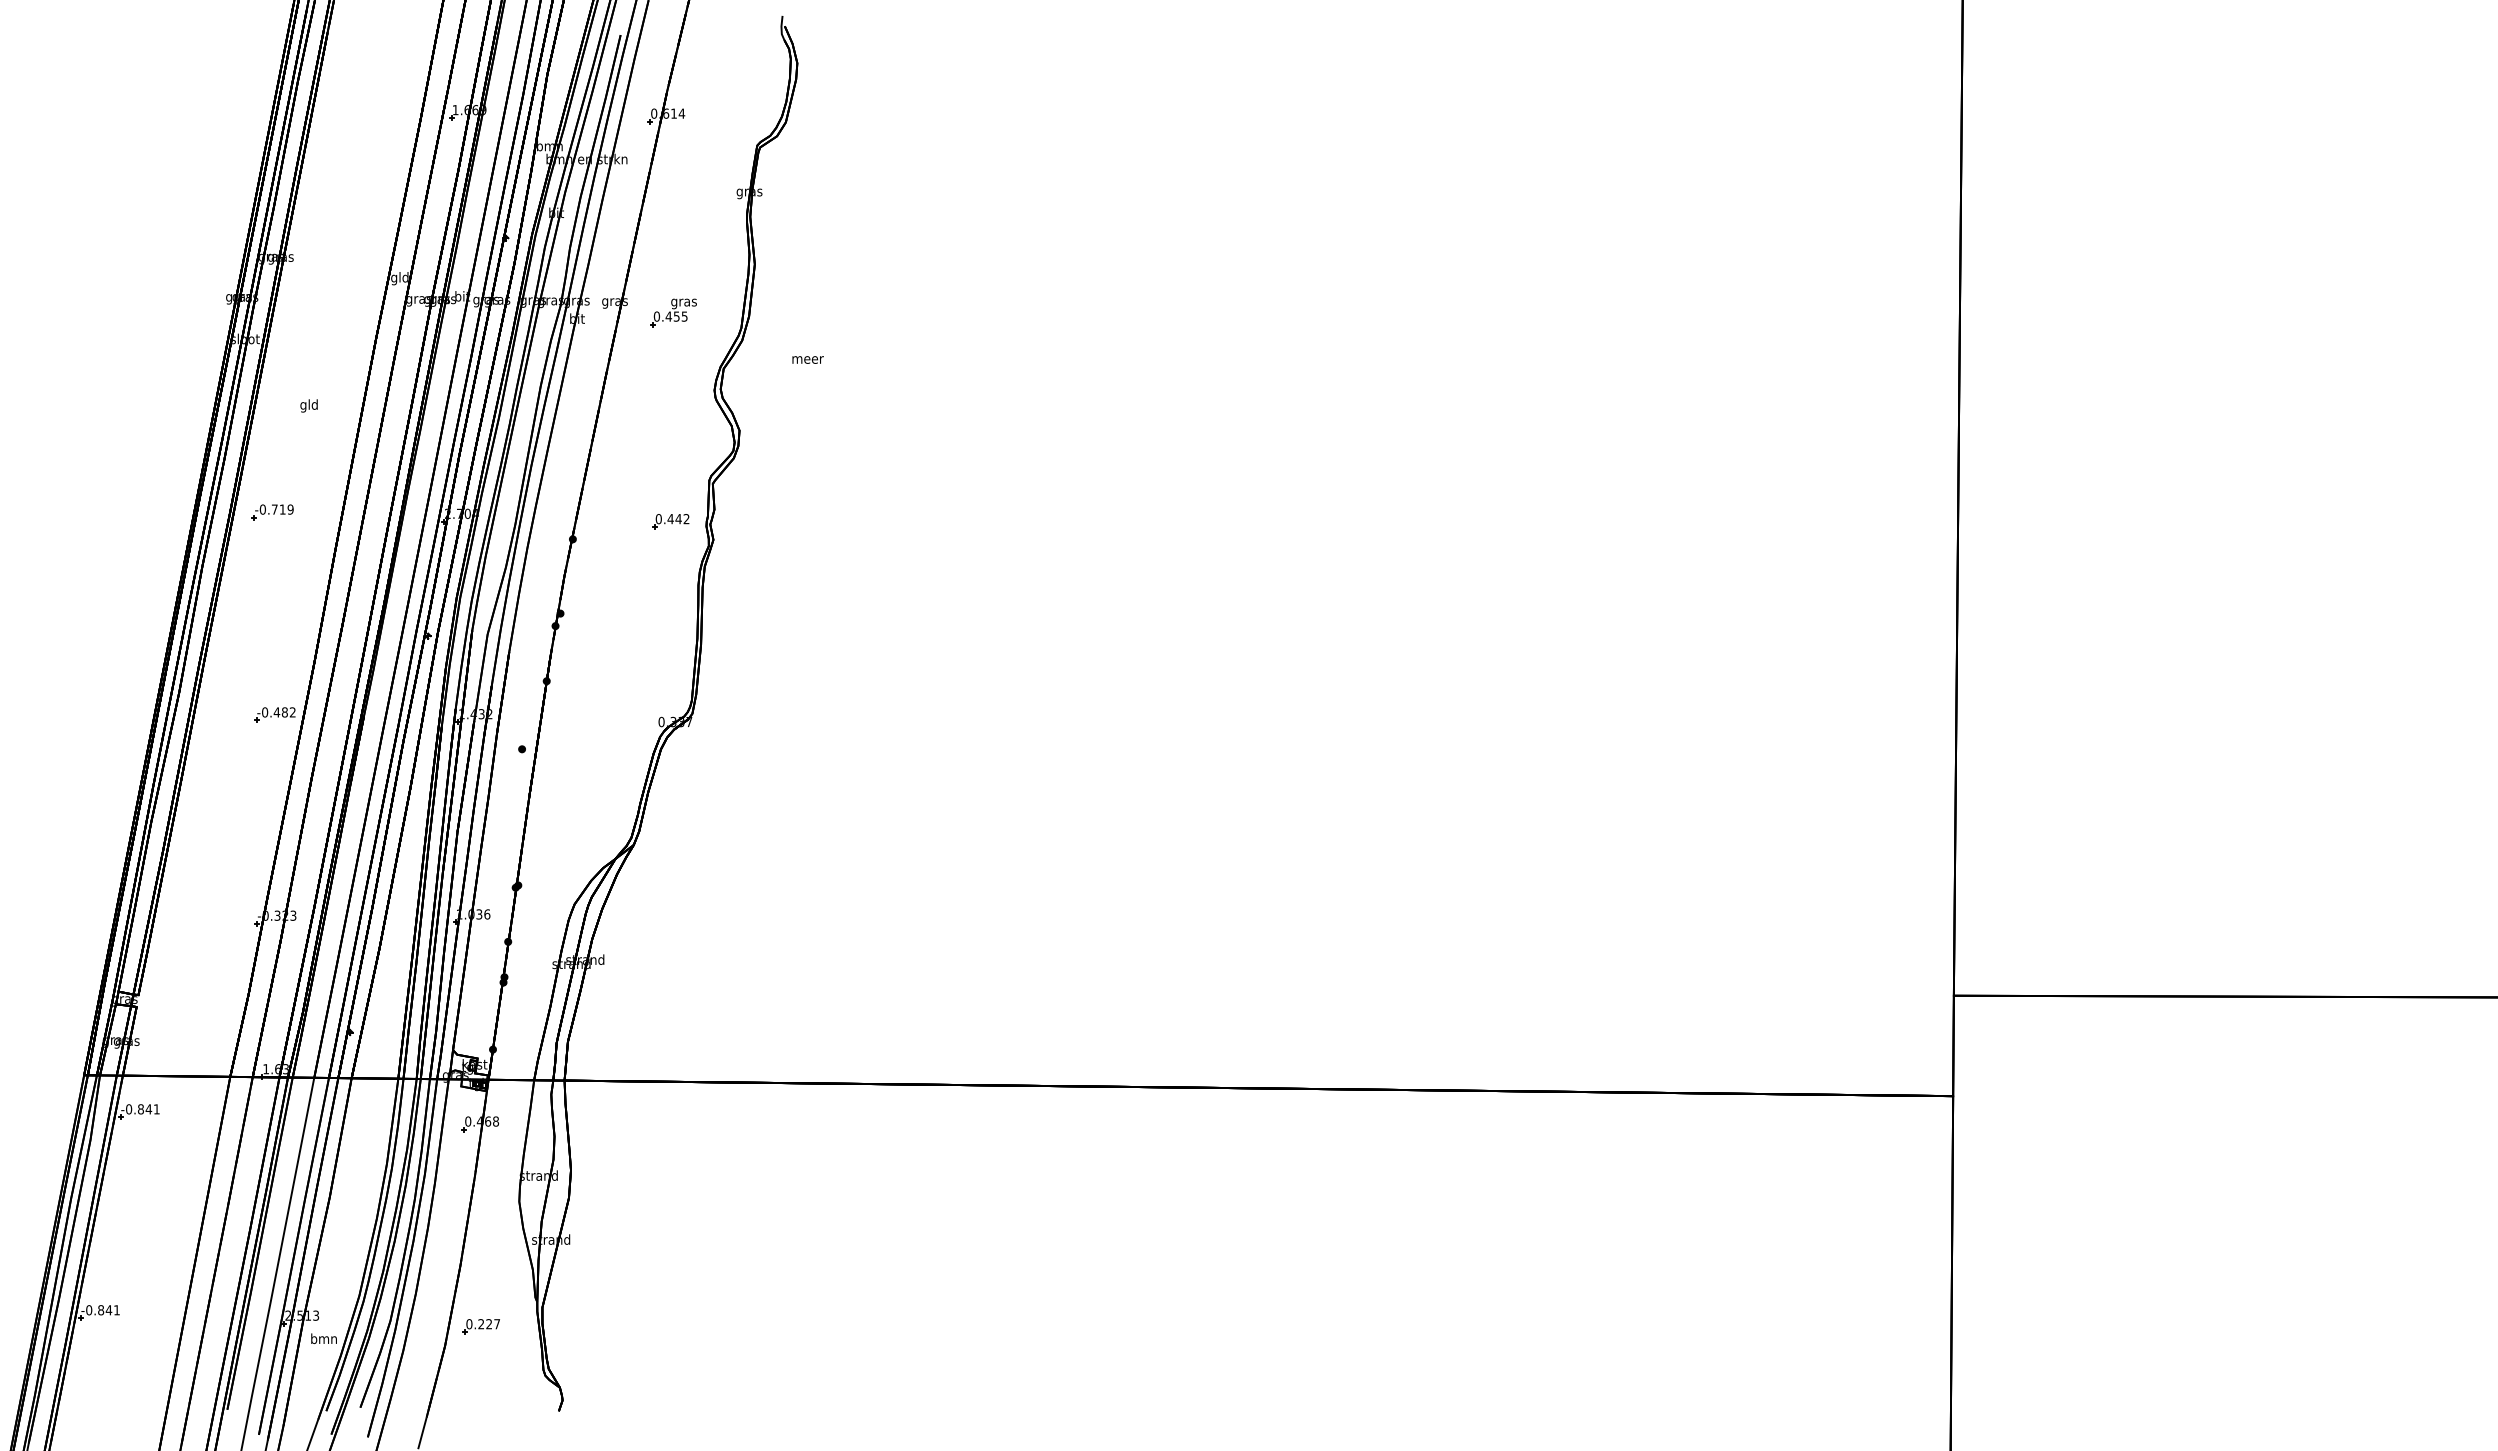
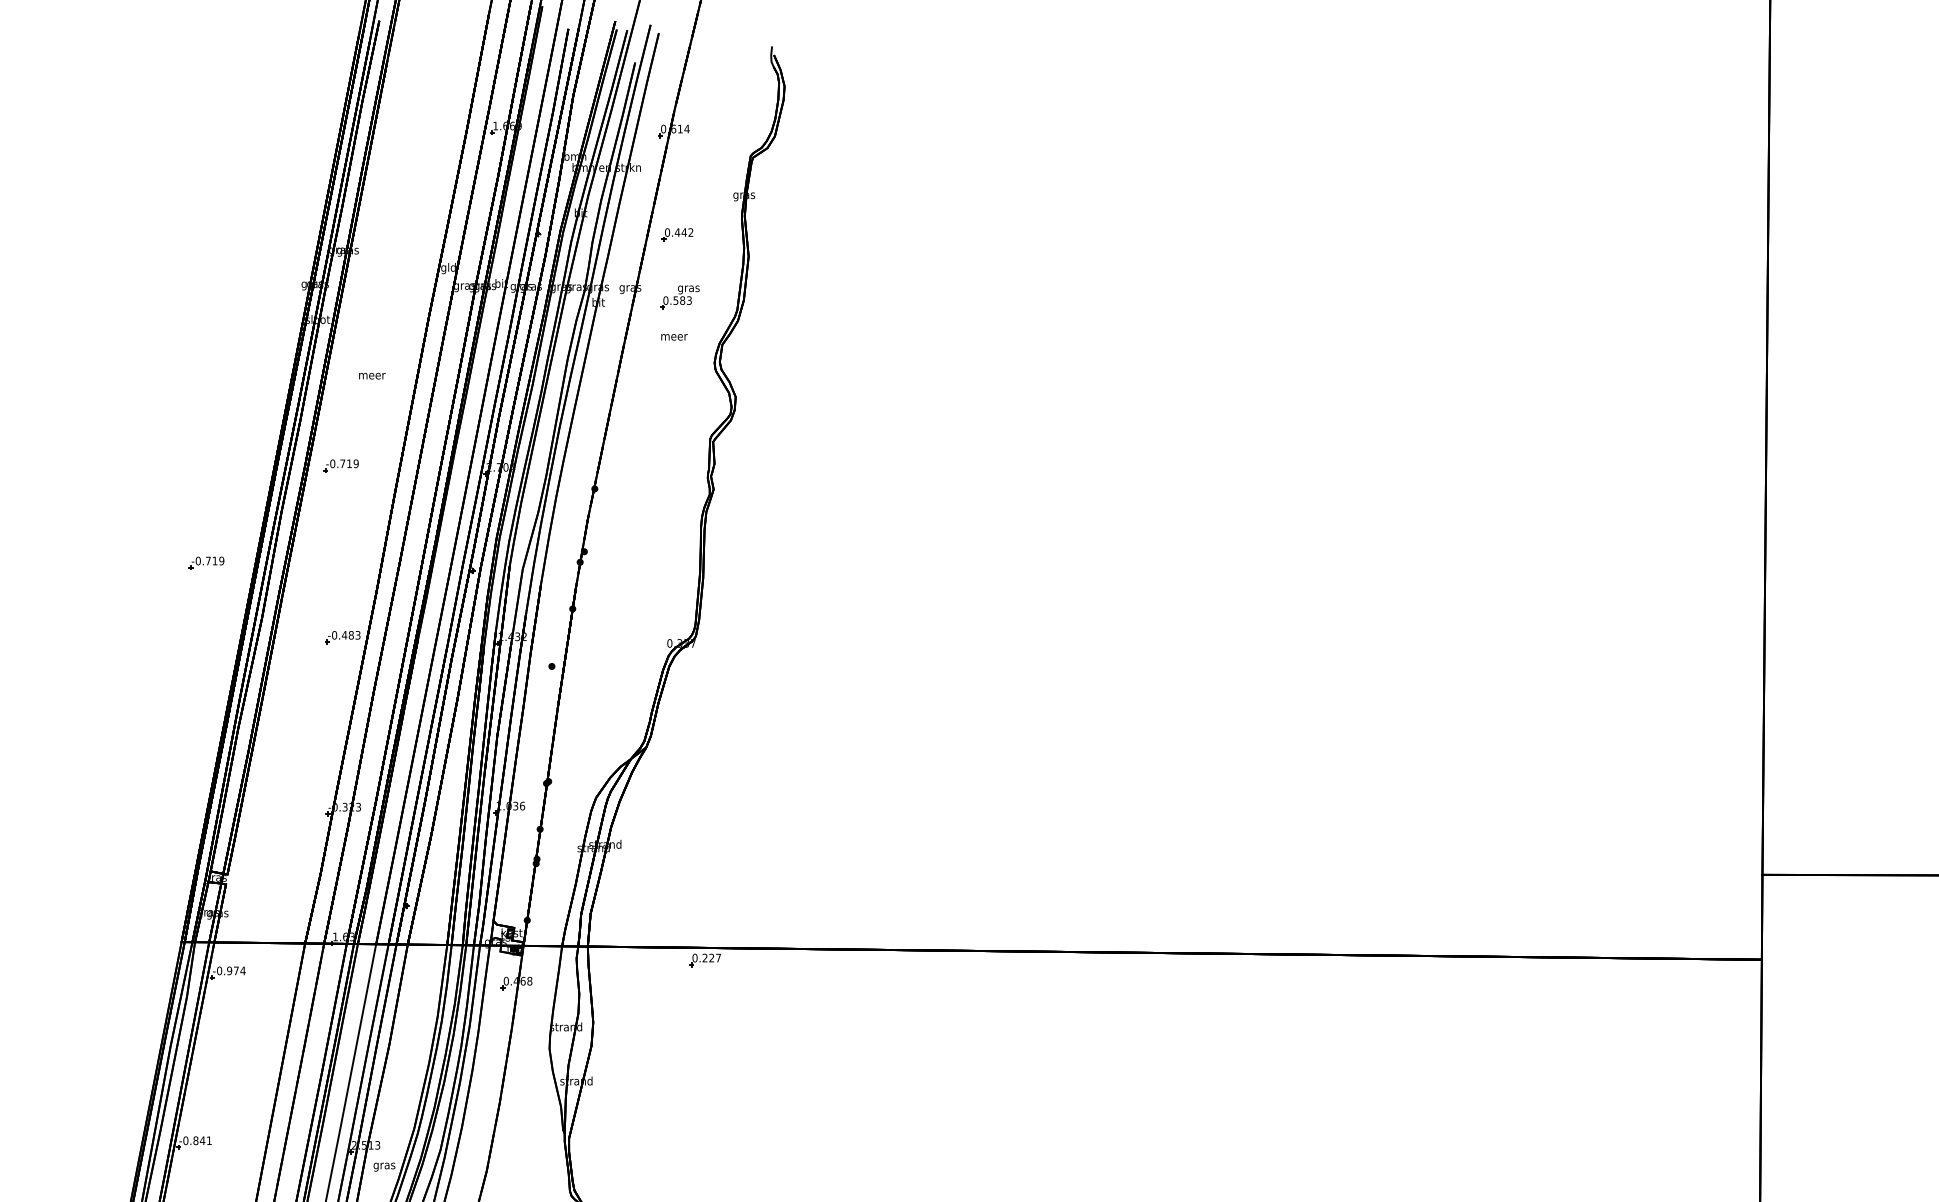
text: (676, 316) -> (682, 300), 0.455 -> 0.583
text: (807, 359) -> (673, 336), moved
text: (309, 405) -> (372, 375), gld -> meer
part: (670, 521) -> (677, 234), moved
part: (113, 627) -> (206, 563), added
text: (292, 712) -> (357, 635), -0.482 -> -0.483
text: (148, 1109) -> (236, 971), -0.841 -> -0.974
part: (480, 1326) -> (704, 960), moved
text: (323, 1339) -> (383, 1165), bmn -> gras

